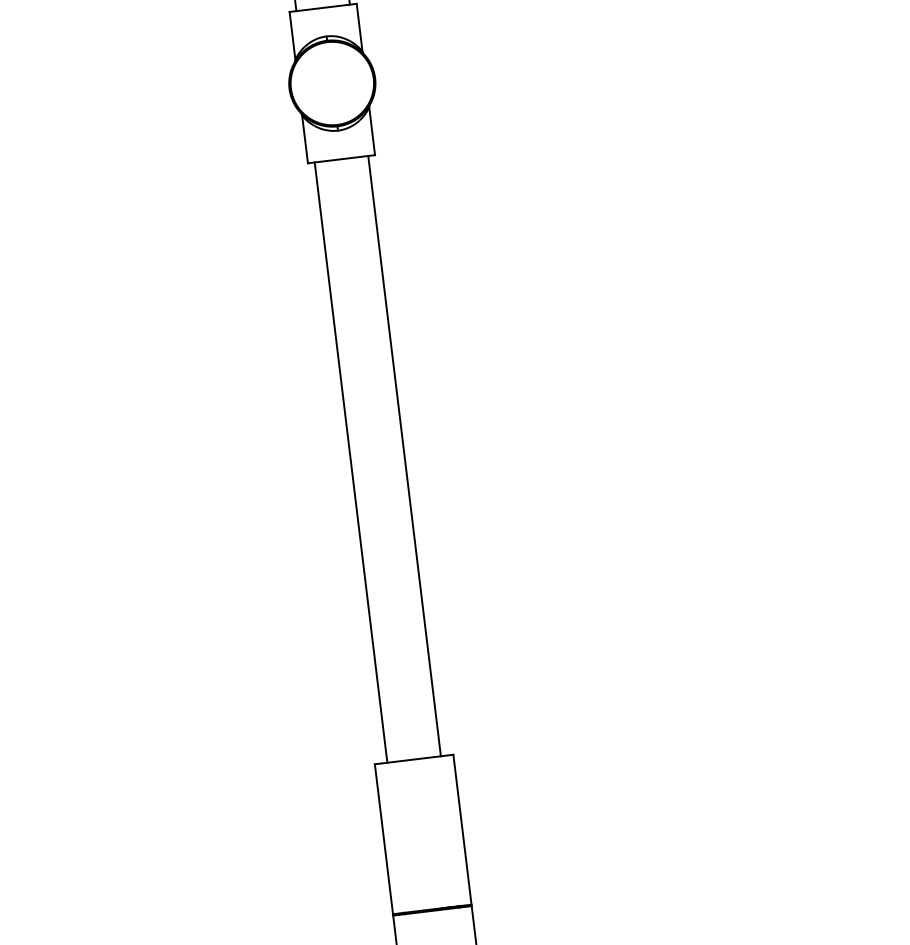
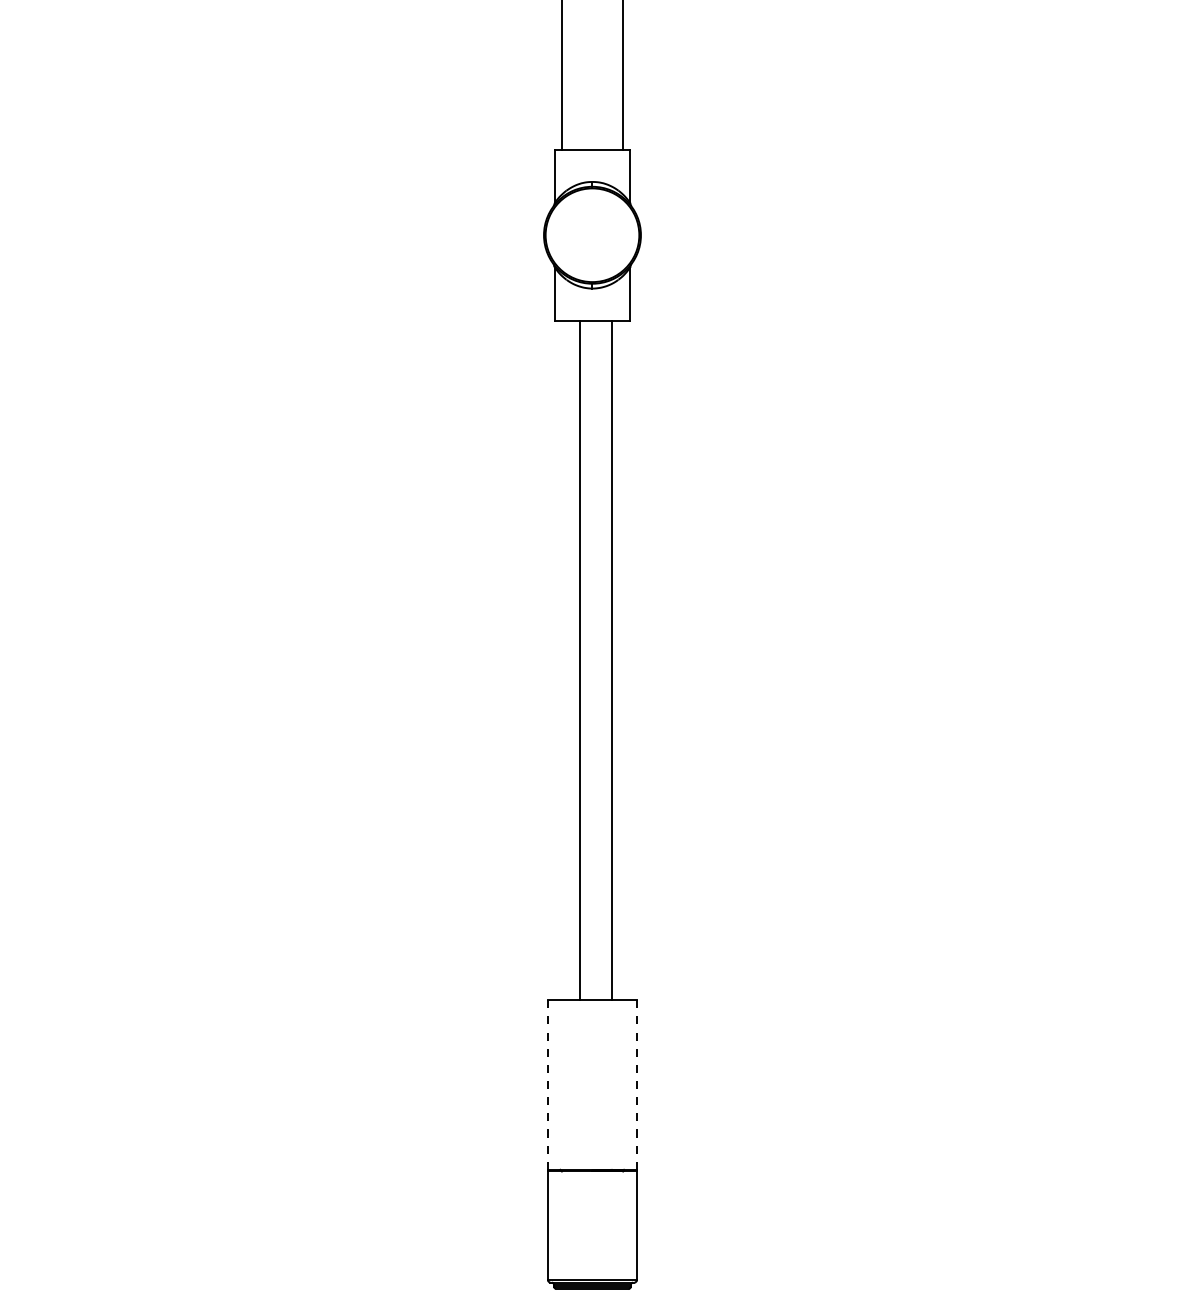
line: (404, 456) -> (579, 660), moved
line: (351, 462) -> (612, 660), moved
line: (462, 830) -> (636, 1085), solid -> dashed
line: (384, 839) -> (548, 1085), solid -> dashed

